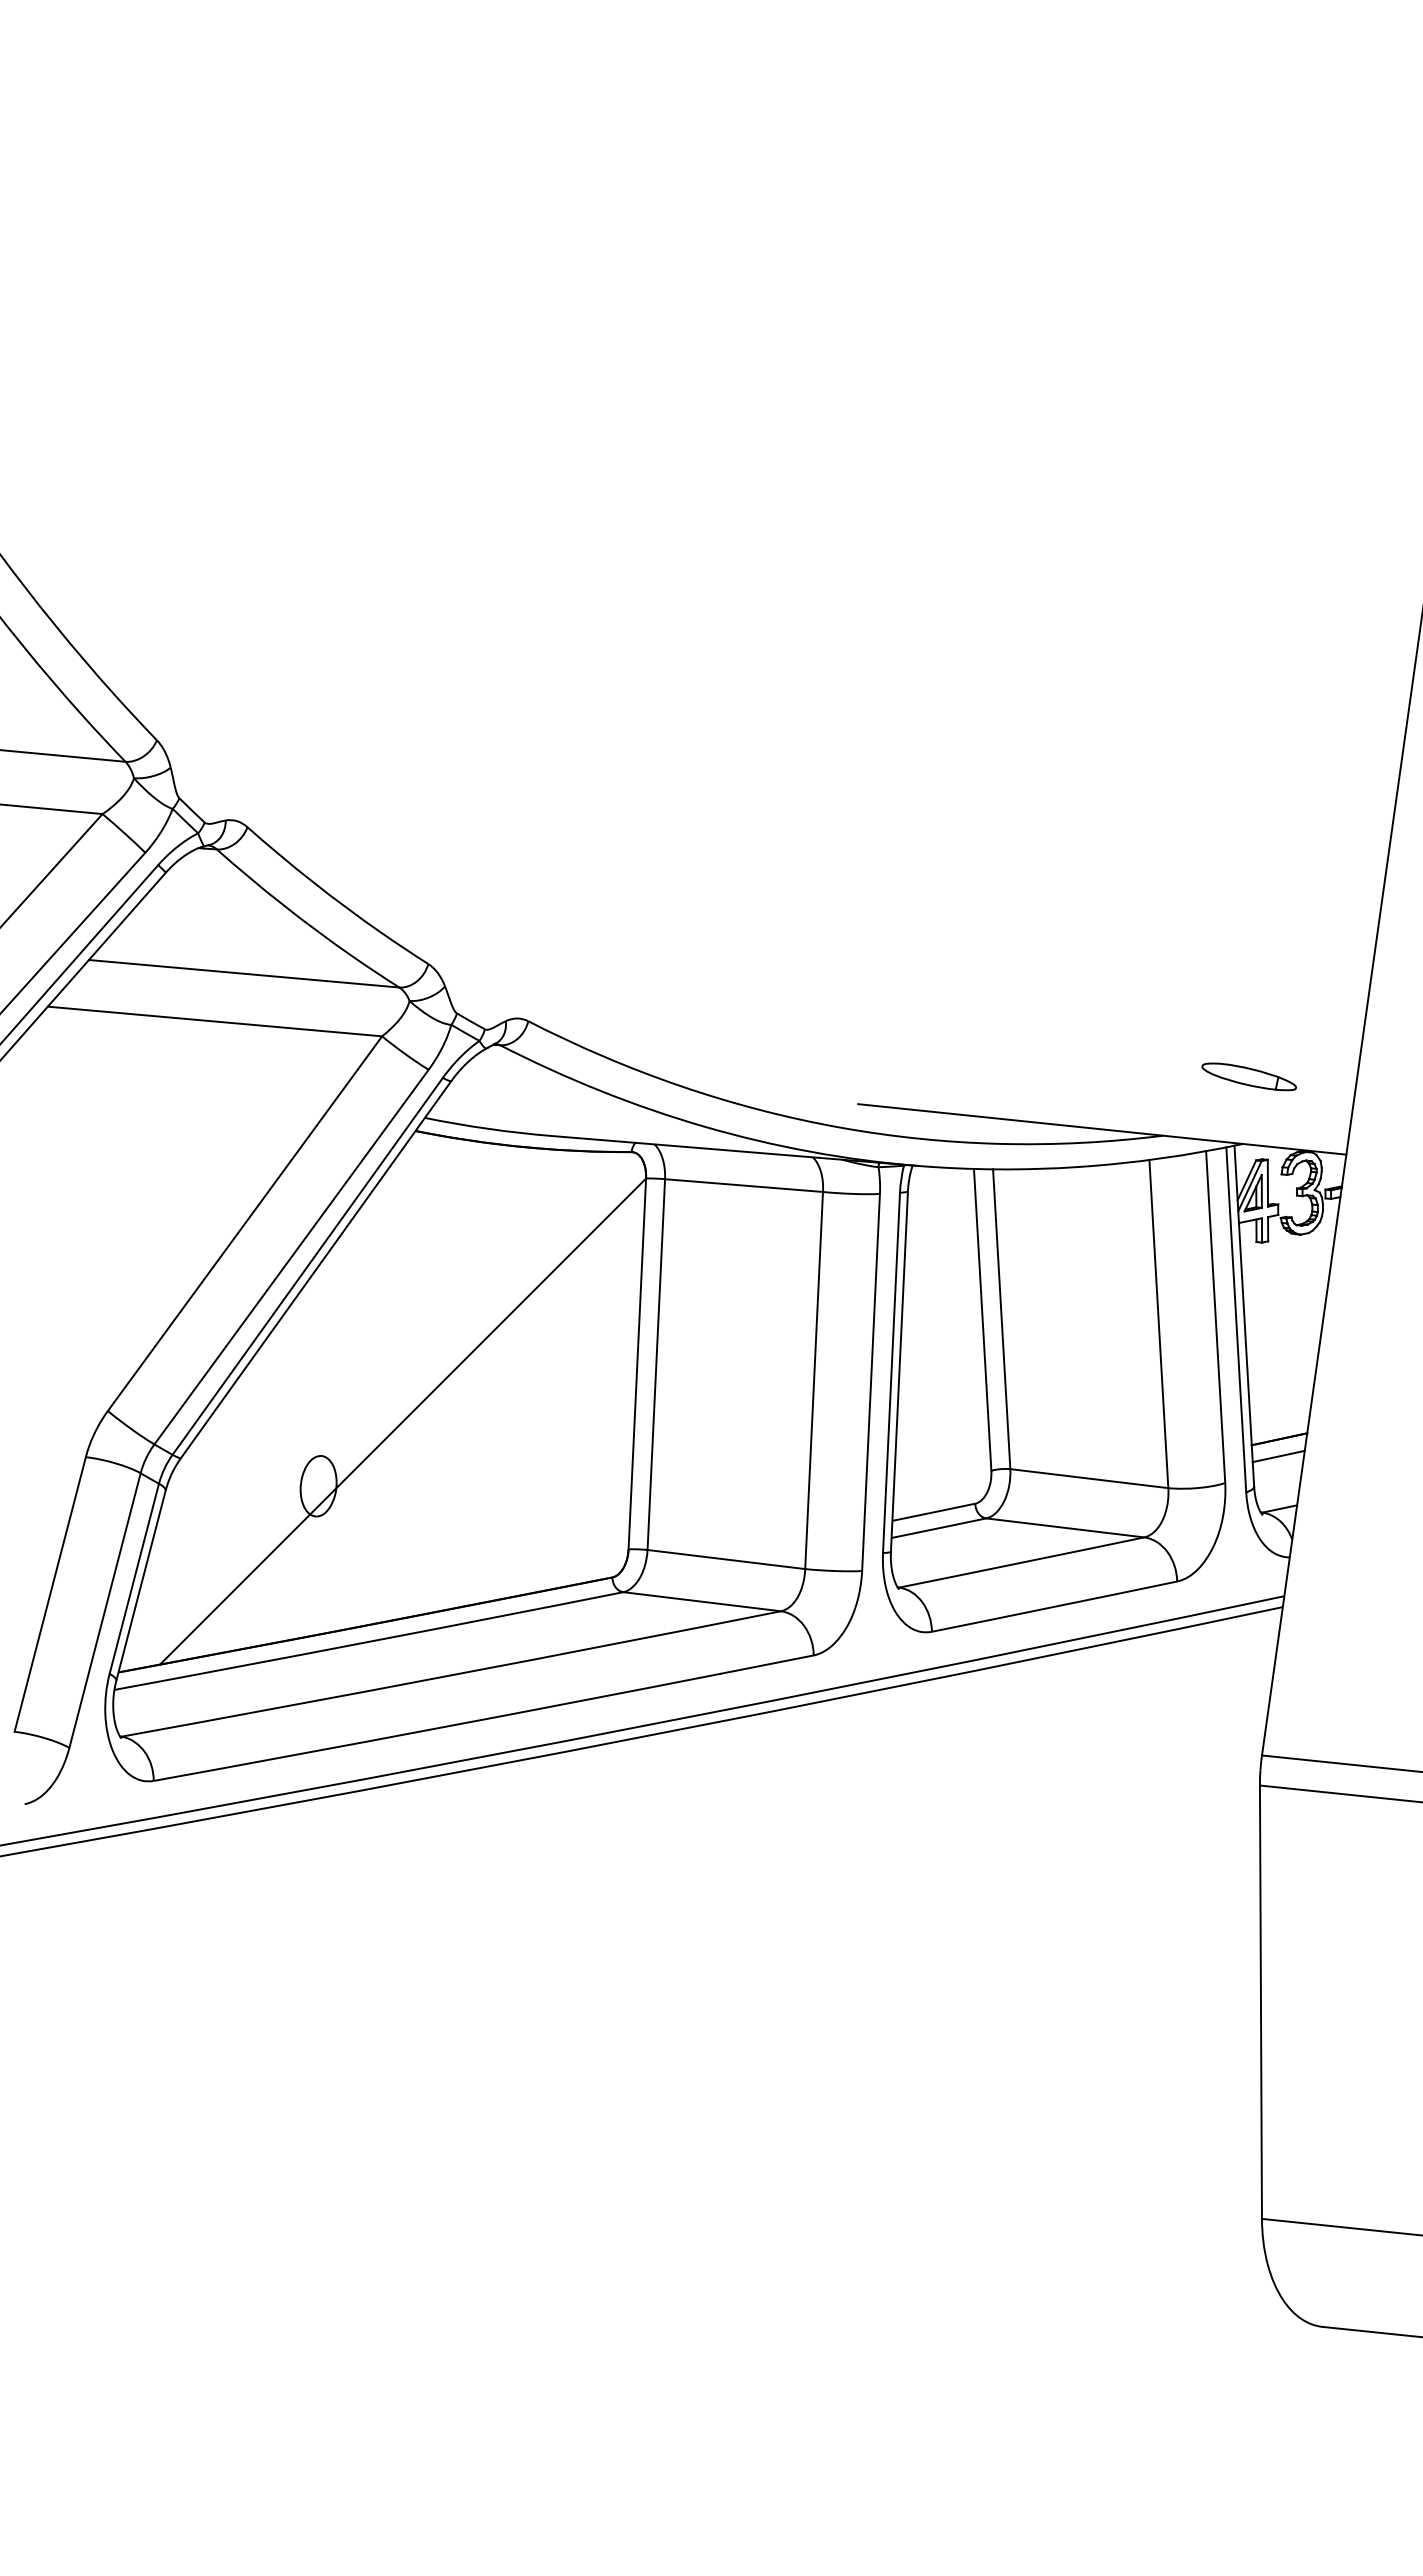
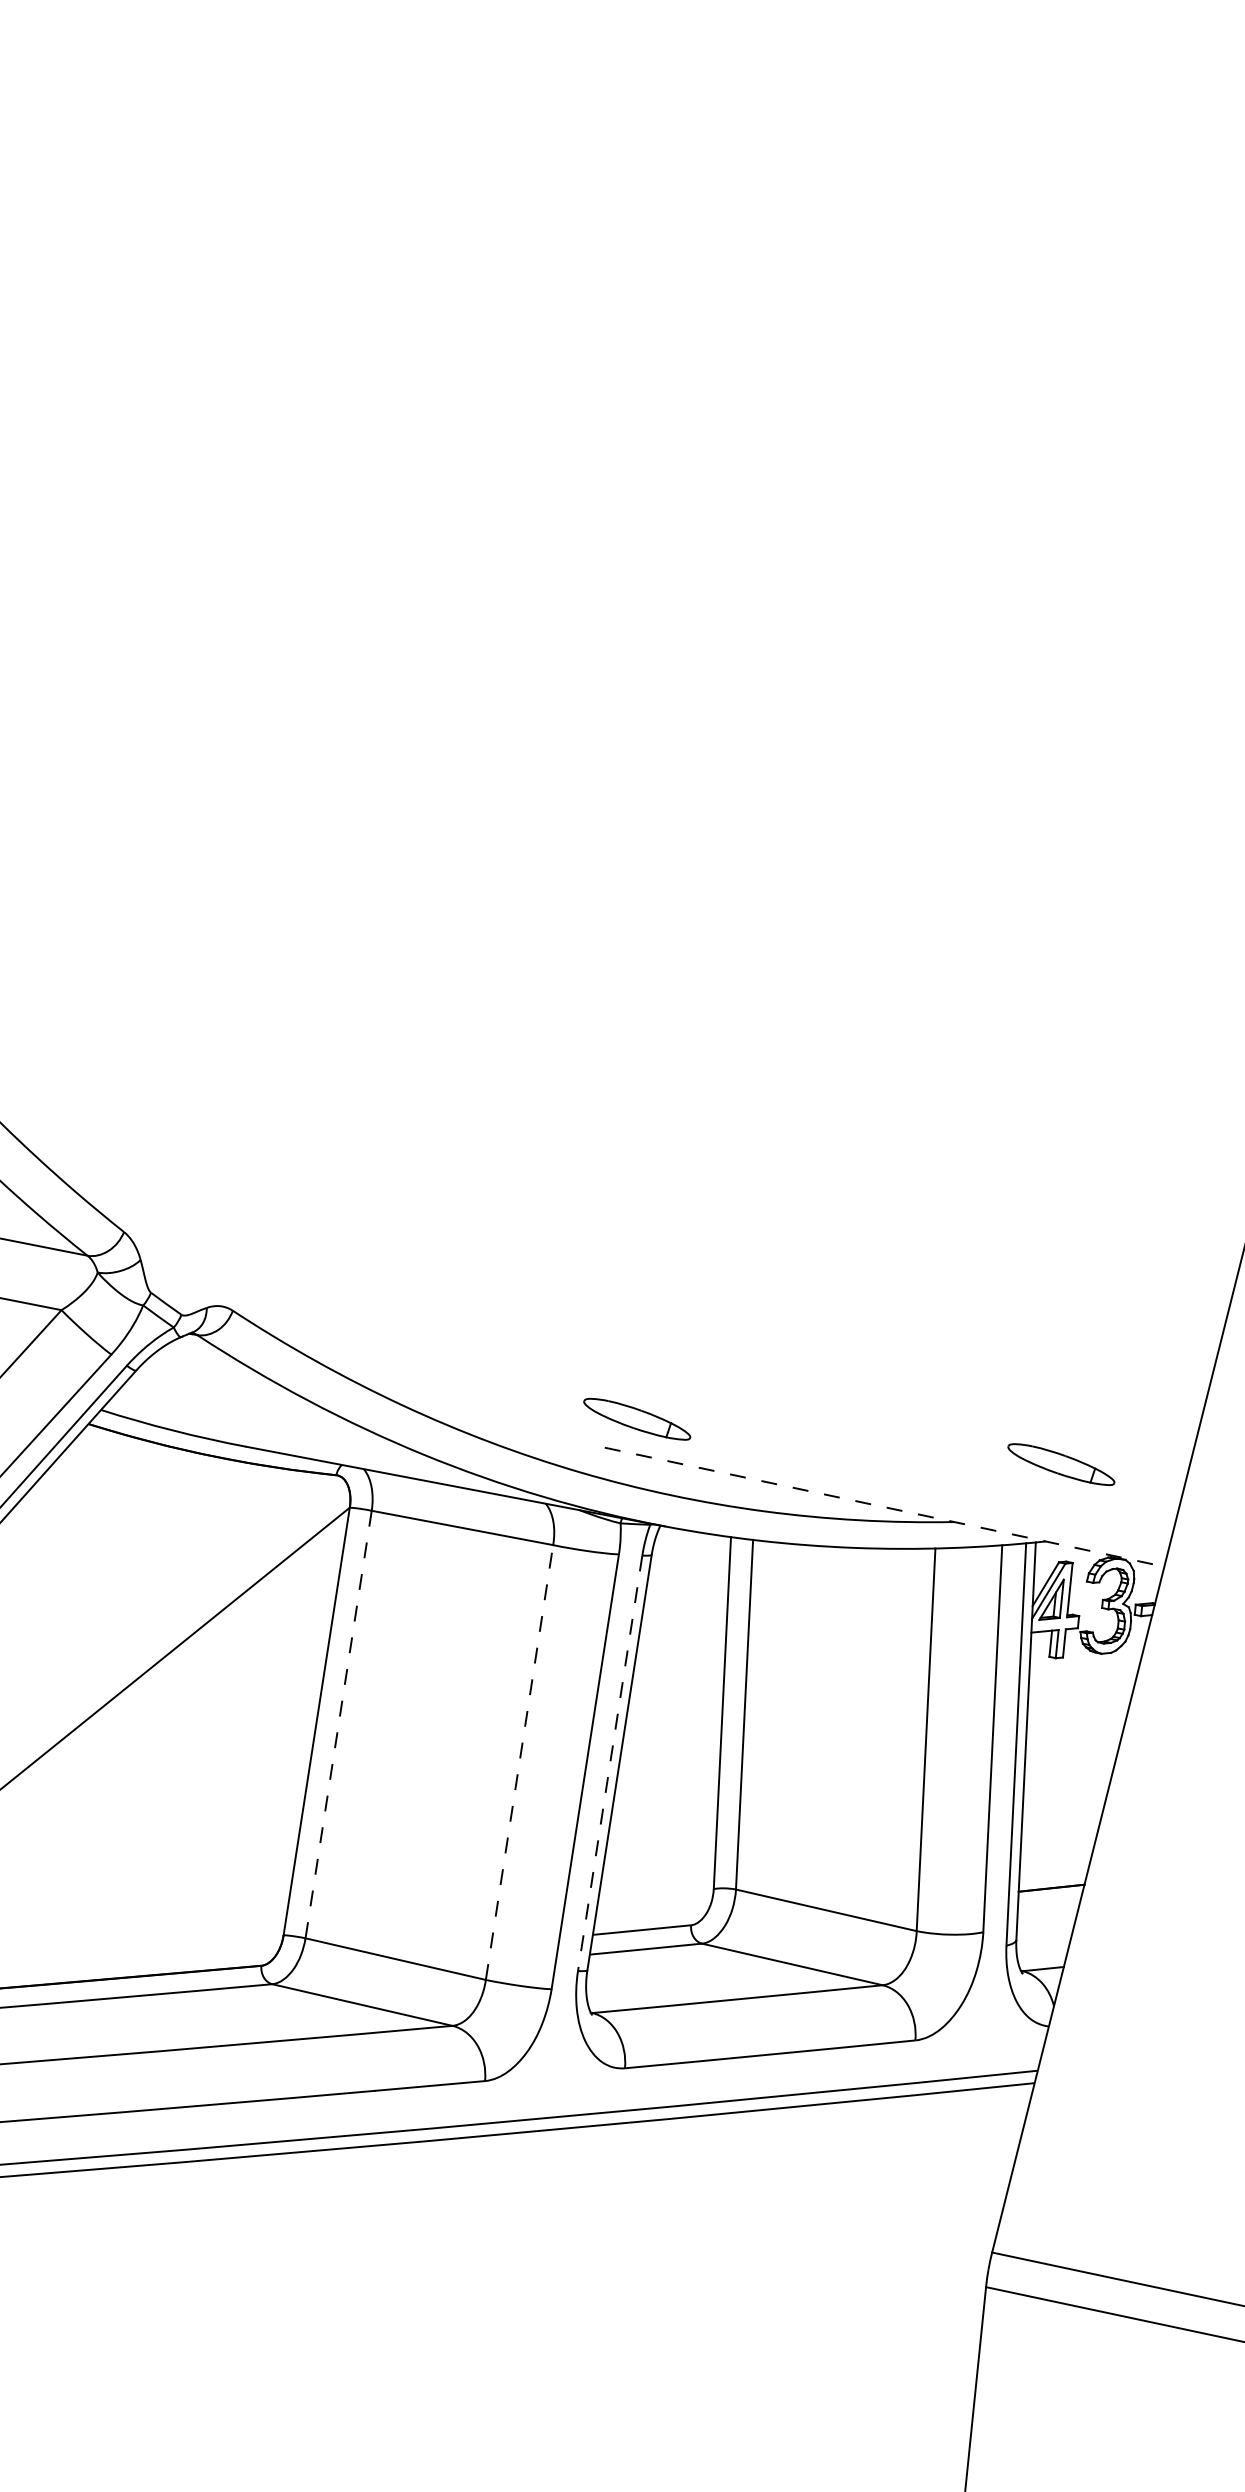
part: (883, 1076) -> (637, 1418), added
line: (1102, 1129) -> (884, 1507), solid -> dashed
line: (656, 1364) -> (338, 1724), solid -> dashed
line: (891, 1373) -> (610, 1763), solid -> dashed
line: (814, 1380) -> (520, 1762), solid -> dashed
line: (1278, 1456) -> (1048, 1908), removed

